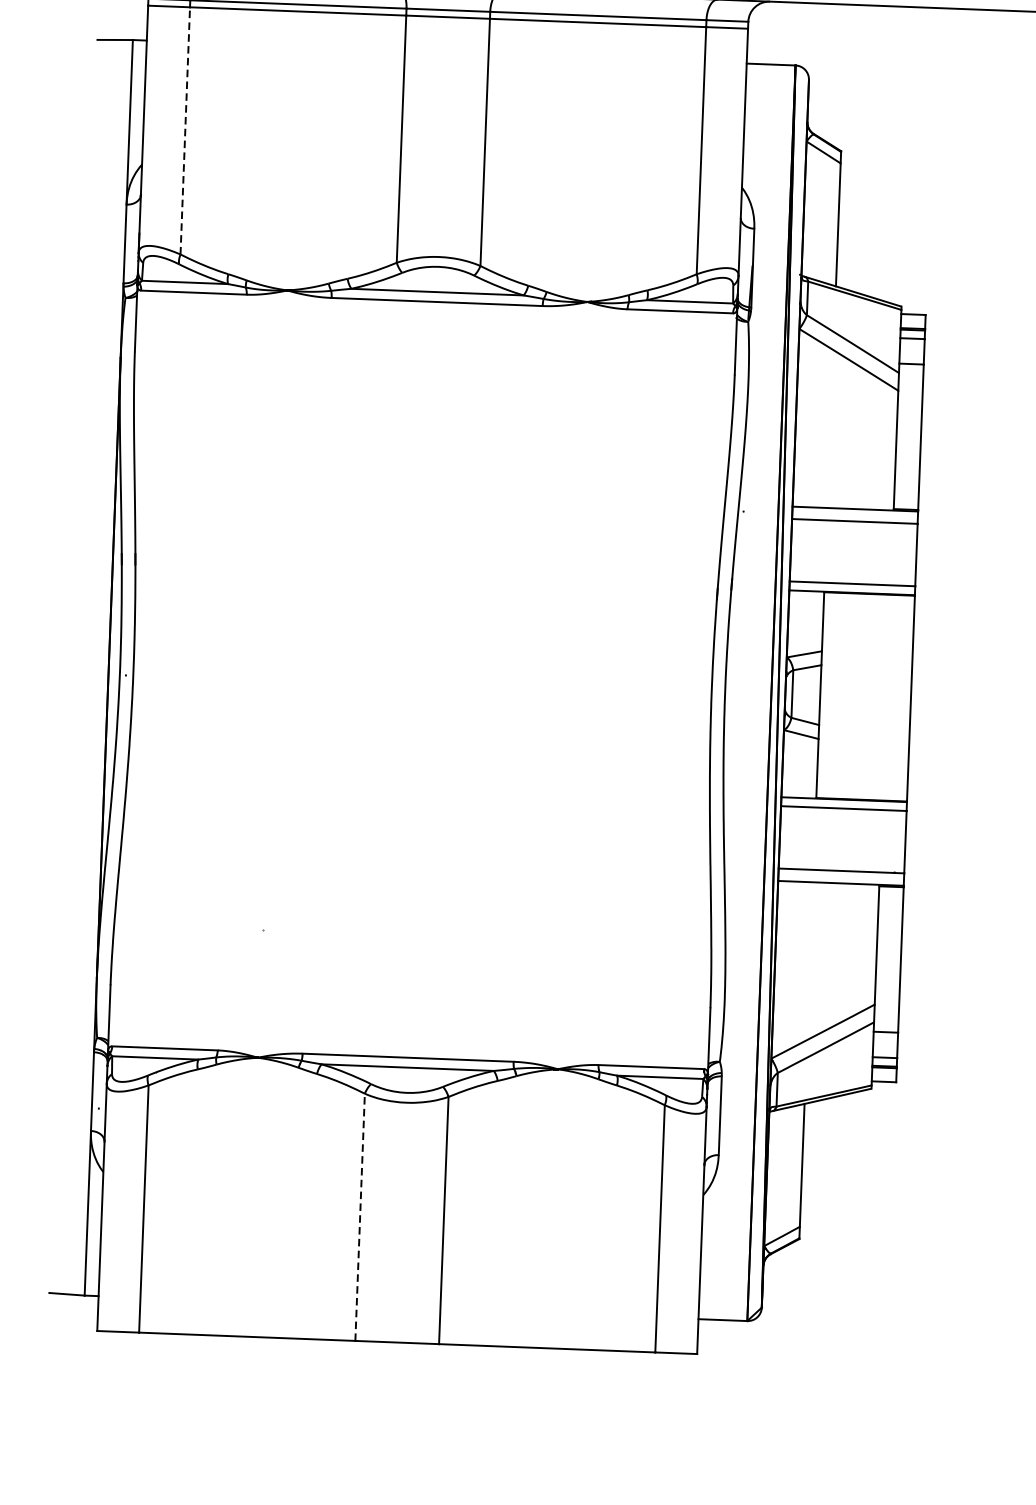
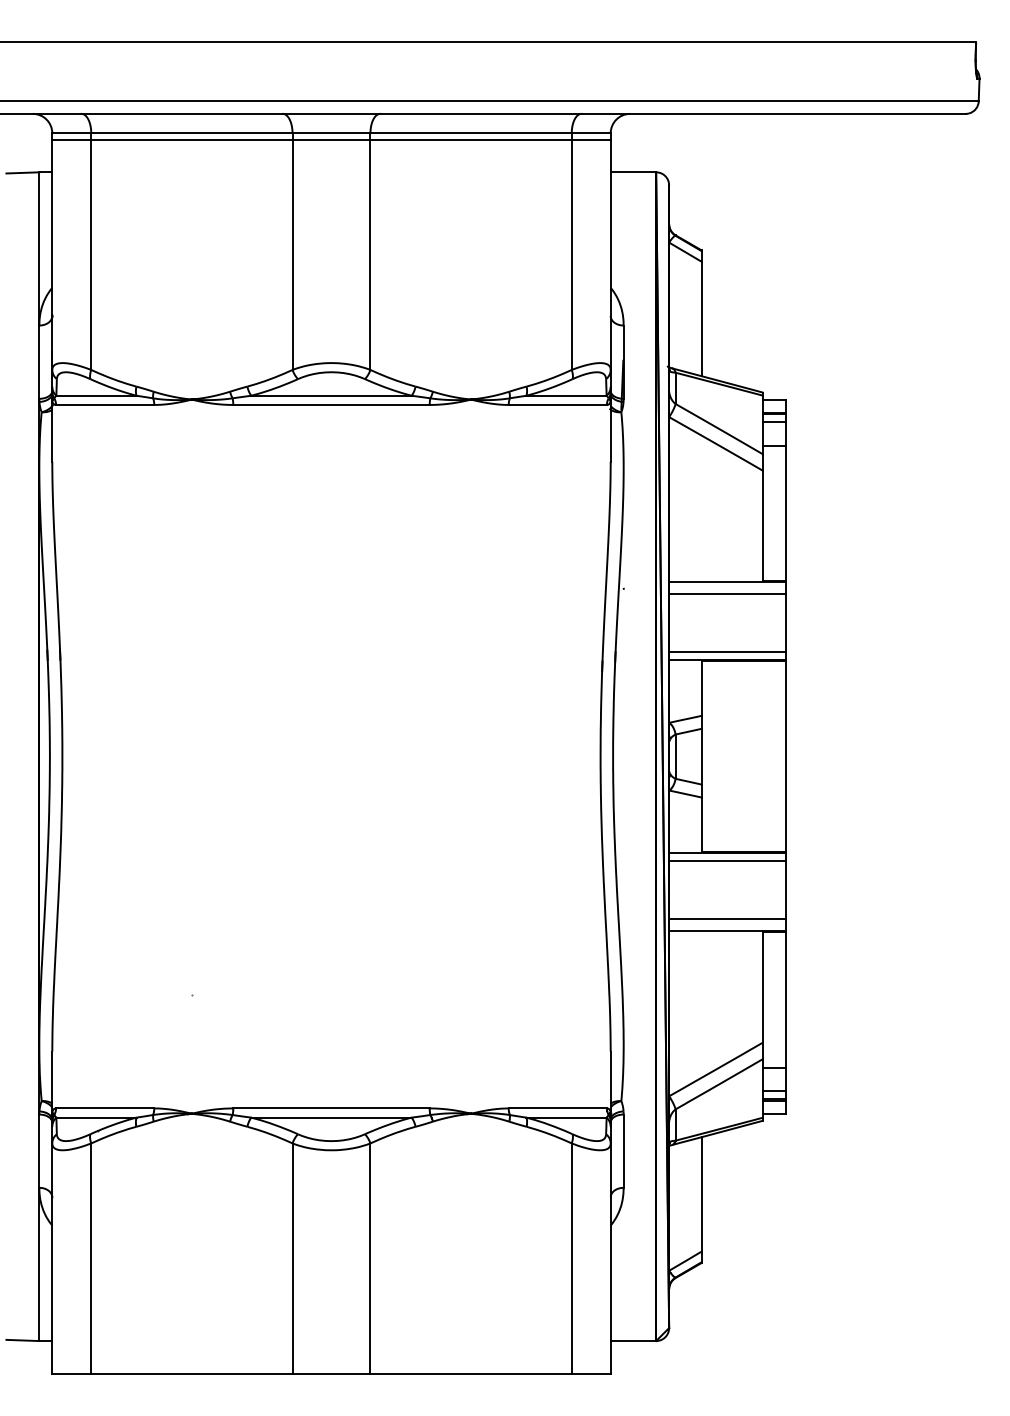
line: (185, 130) -> (91, 254), dashed -> solid
line: (360, 1216) -> (292, 1257), dashed -> solid

